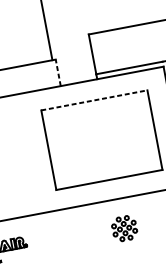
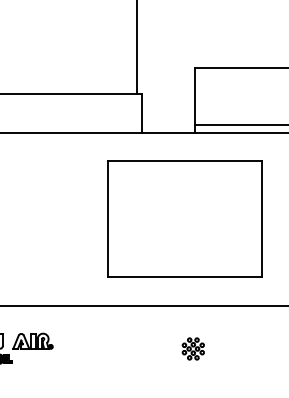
line: (57, 72) -> (141, 112), dashed -> solid
line: (94, 100) -> (185, 161), dashed -> solid
part: (123, 228) -> (192, 348), size x0.62

